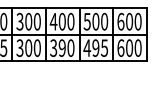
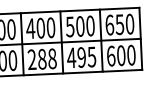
text: (129, 21) -> (119, 24), 600 -> 650
text: (62, 48) -> (42, 59), 390 -> 288

